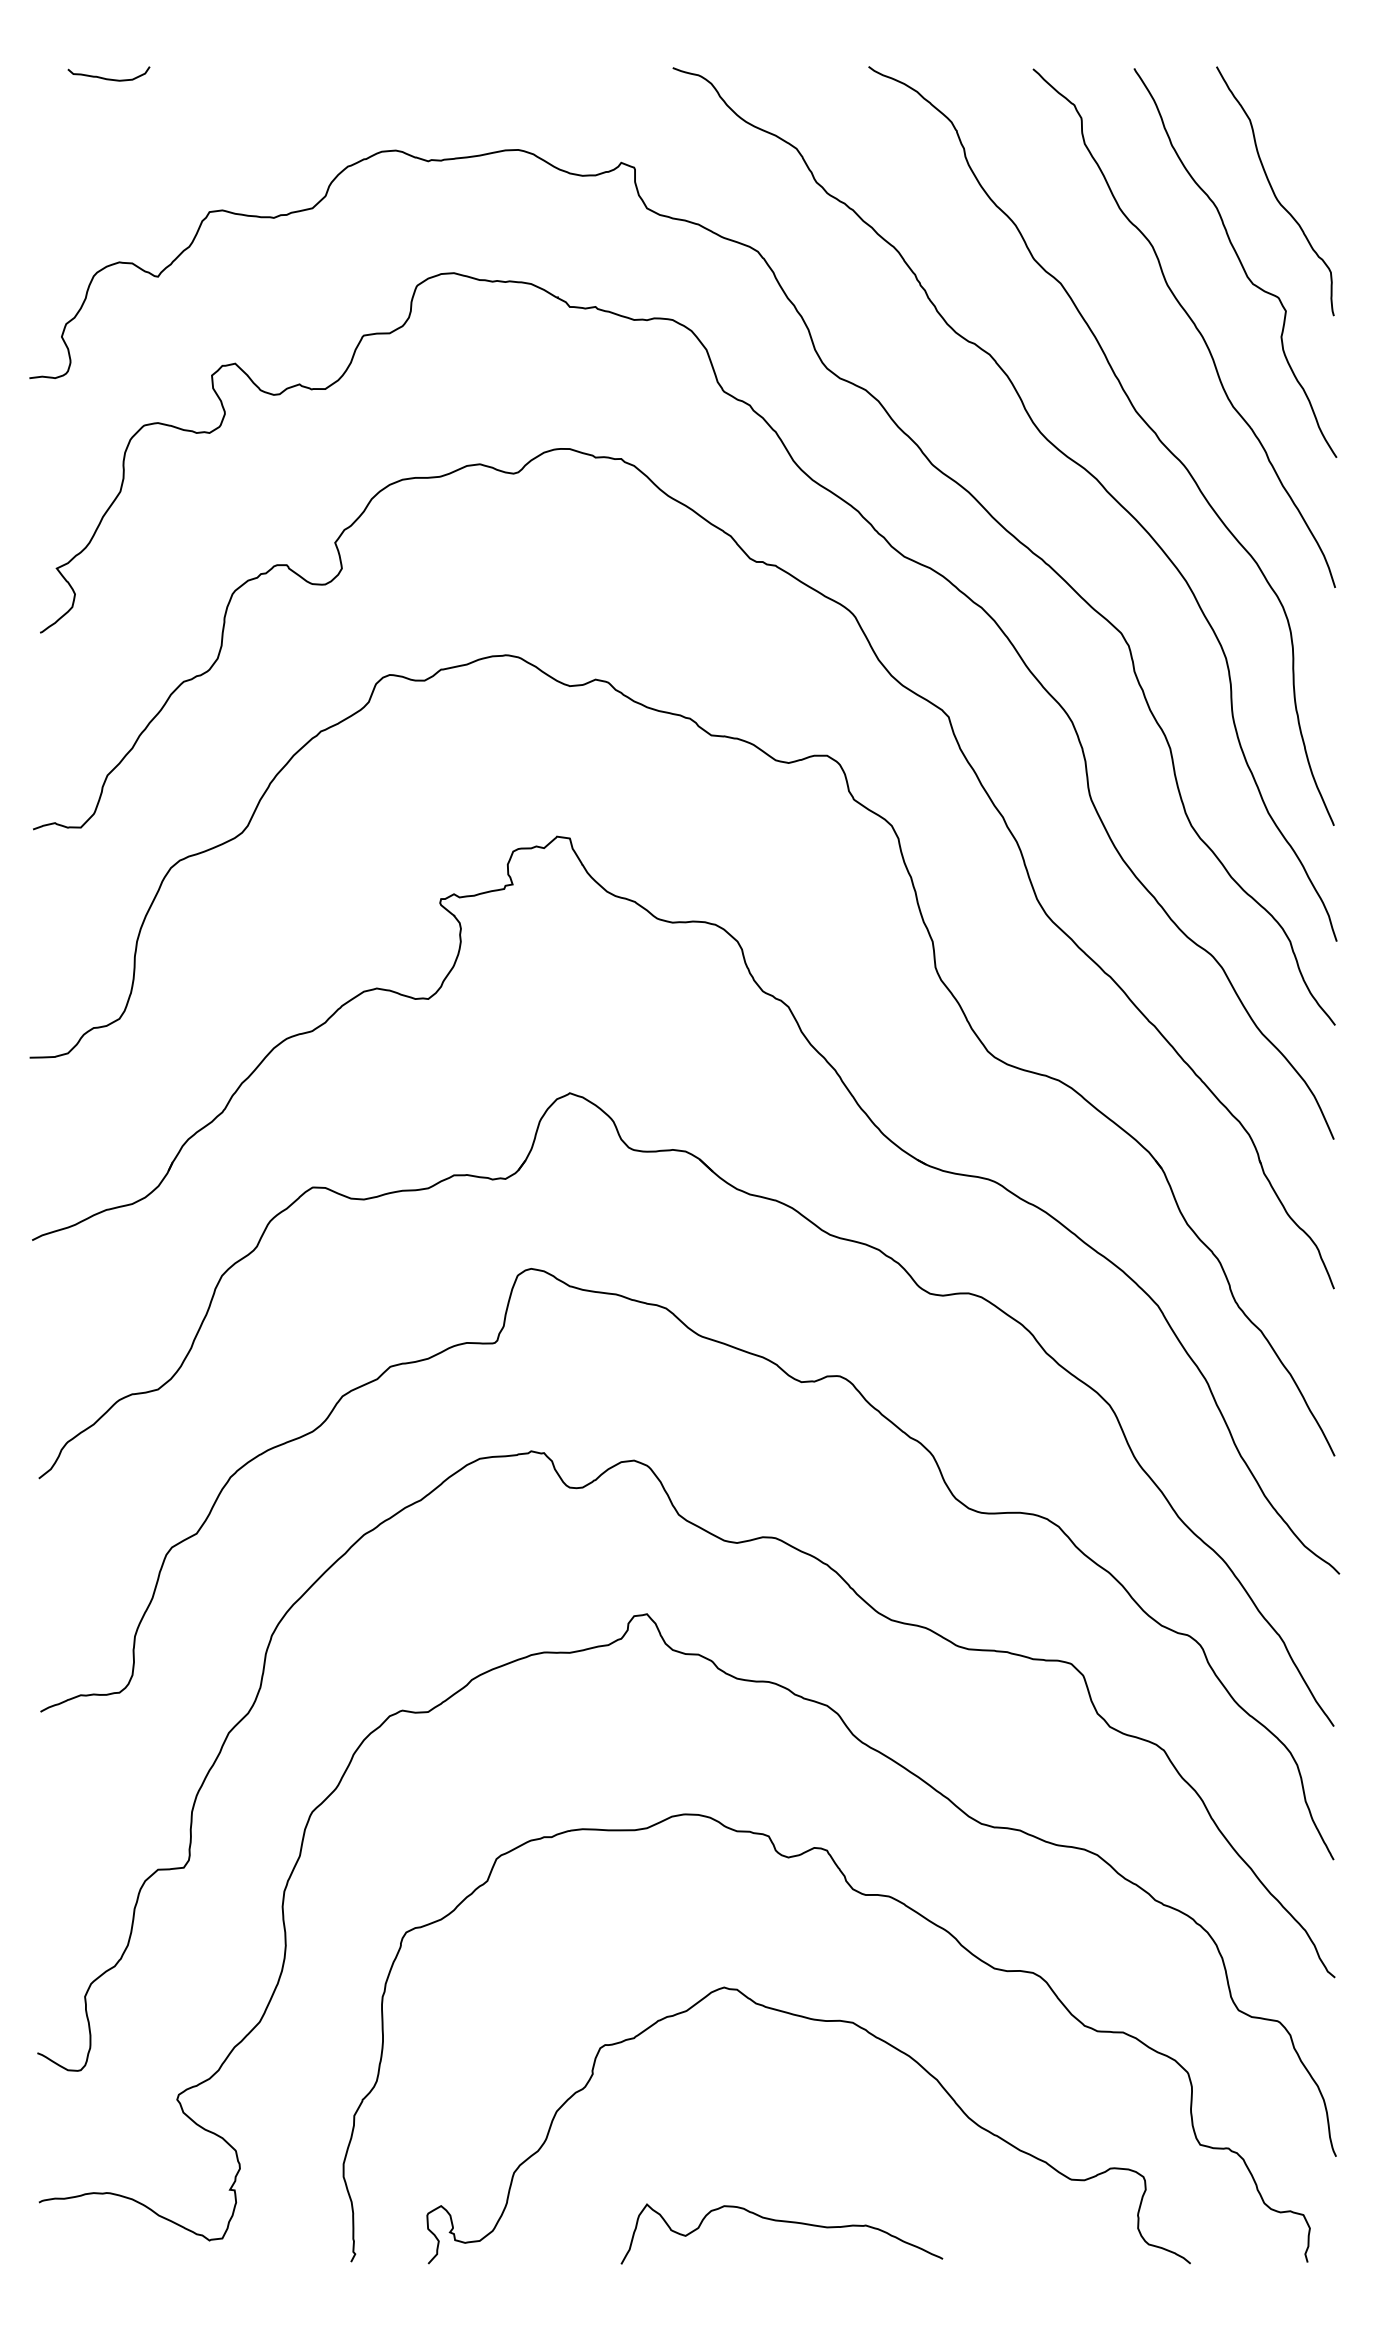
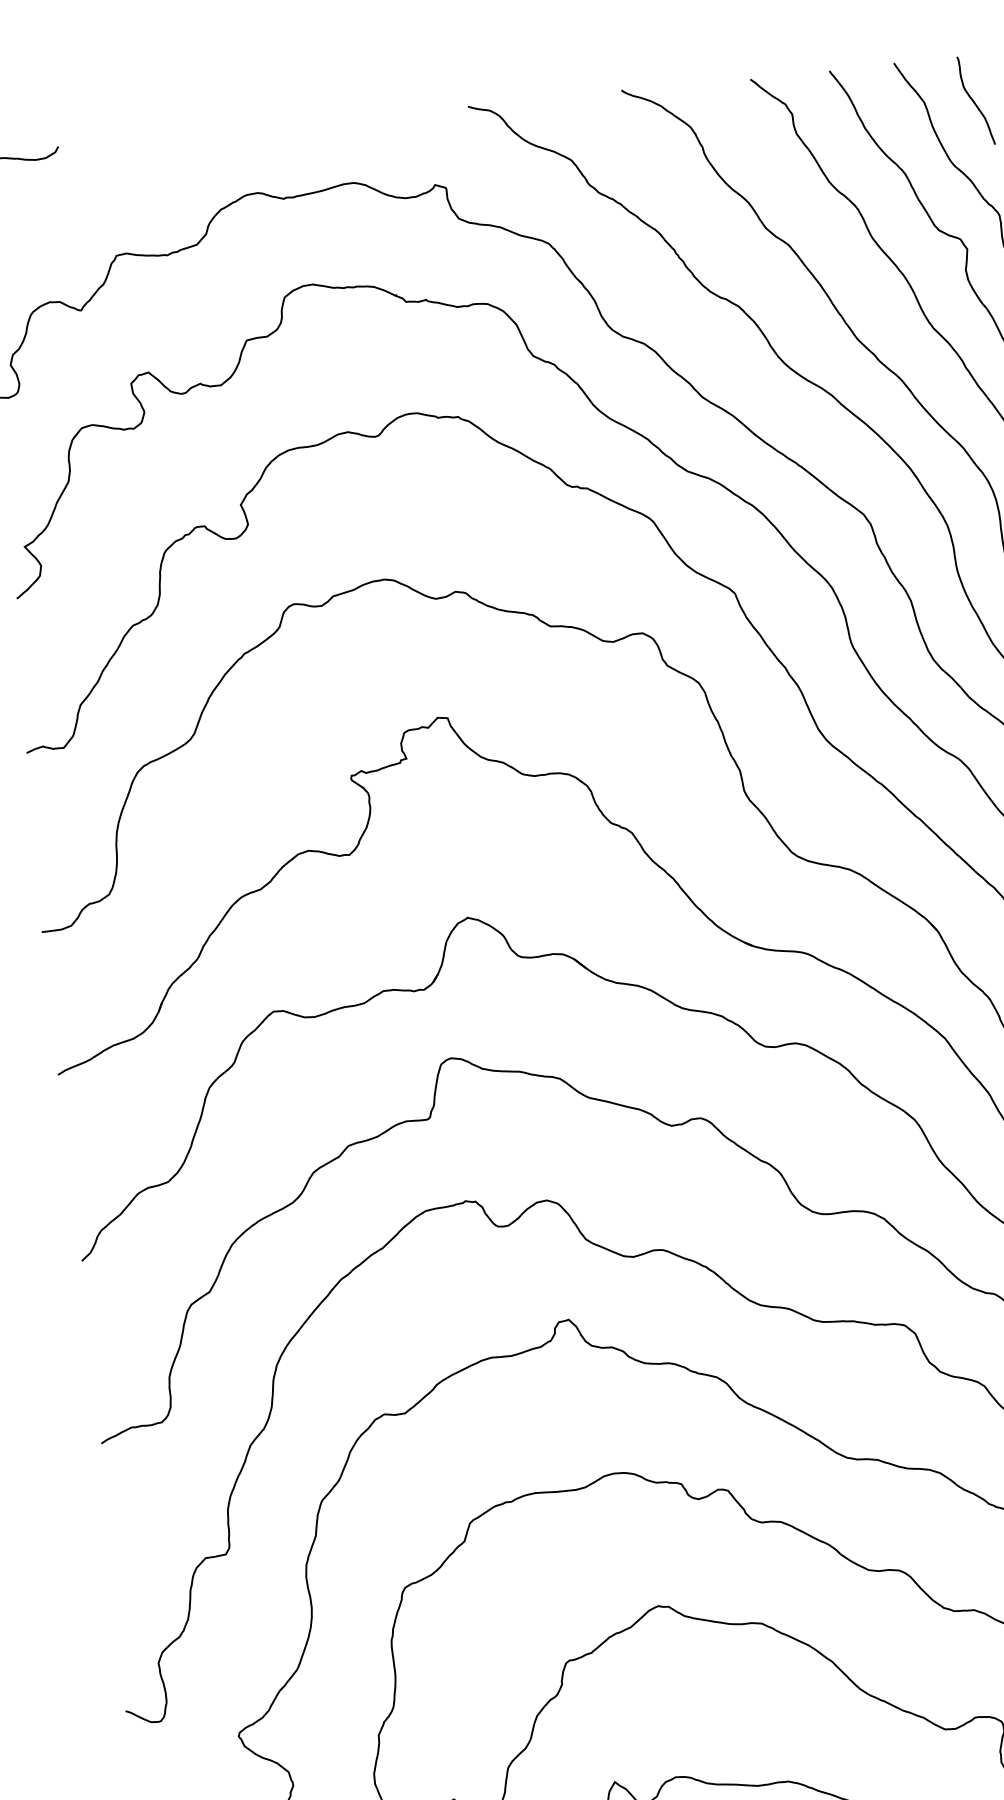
curve: (1313, 125) -> (974, 101), added

